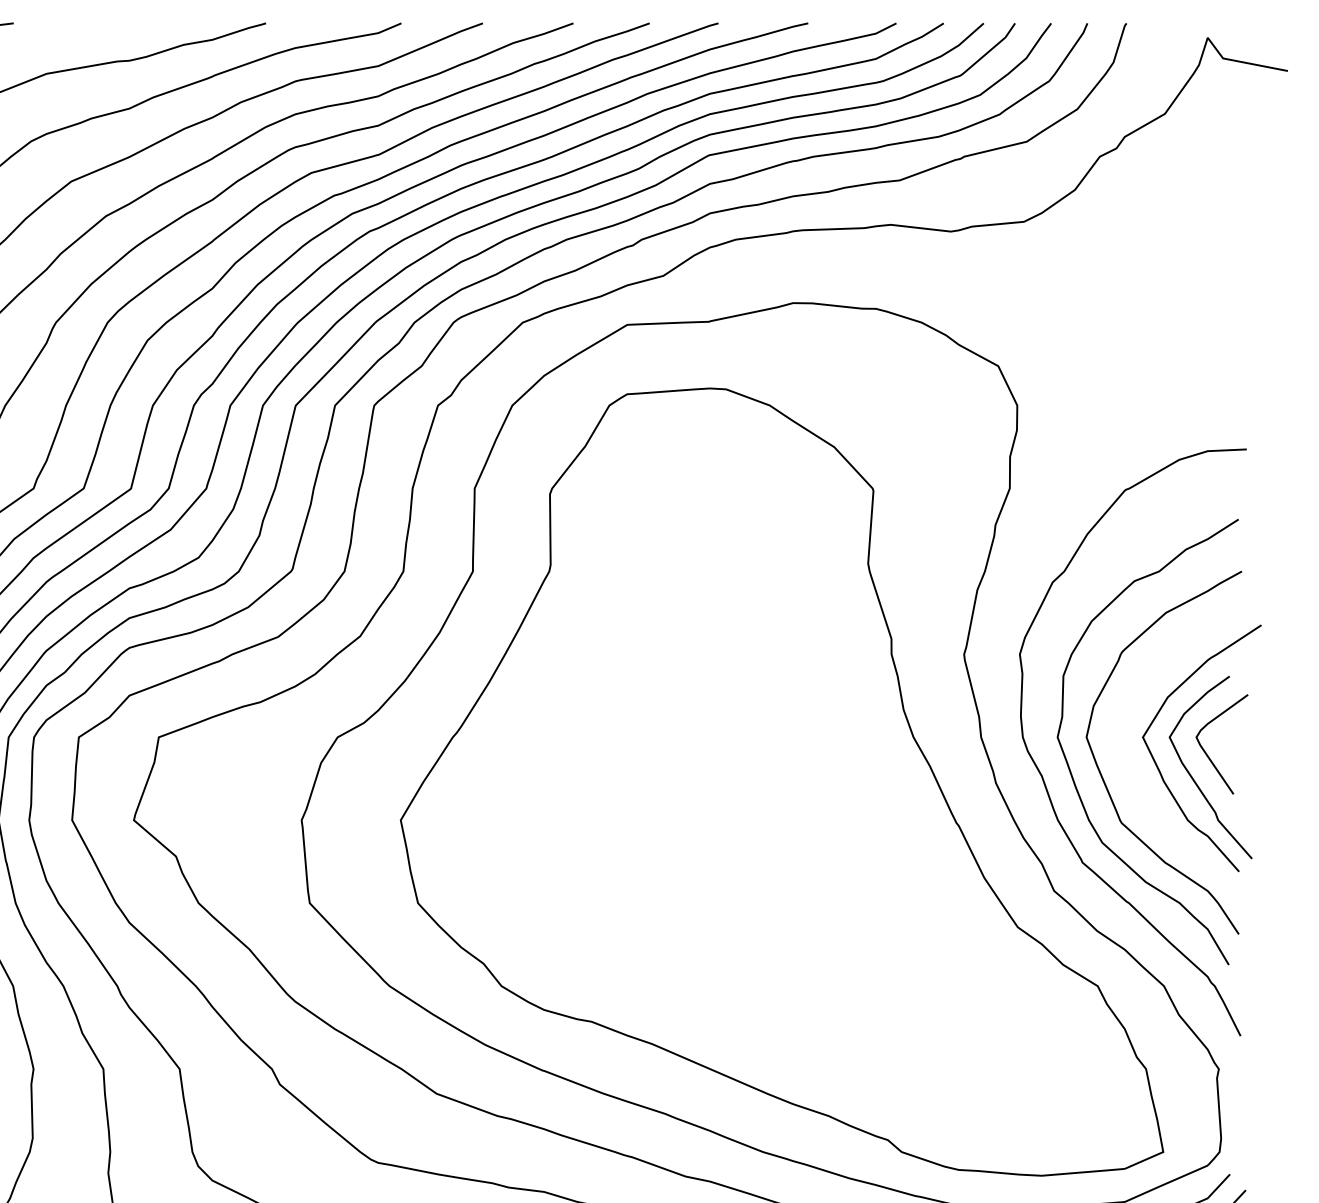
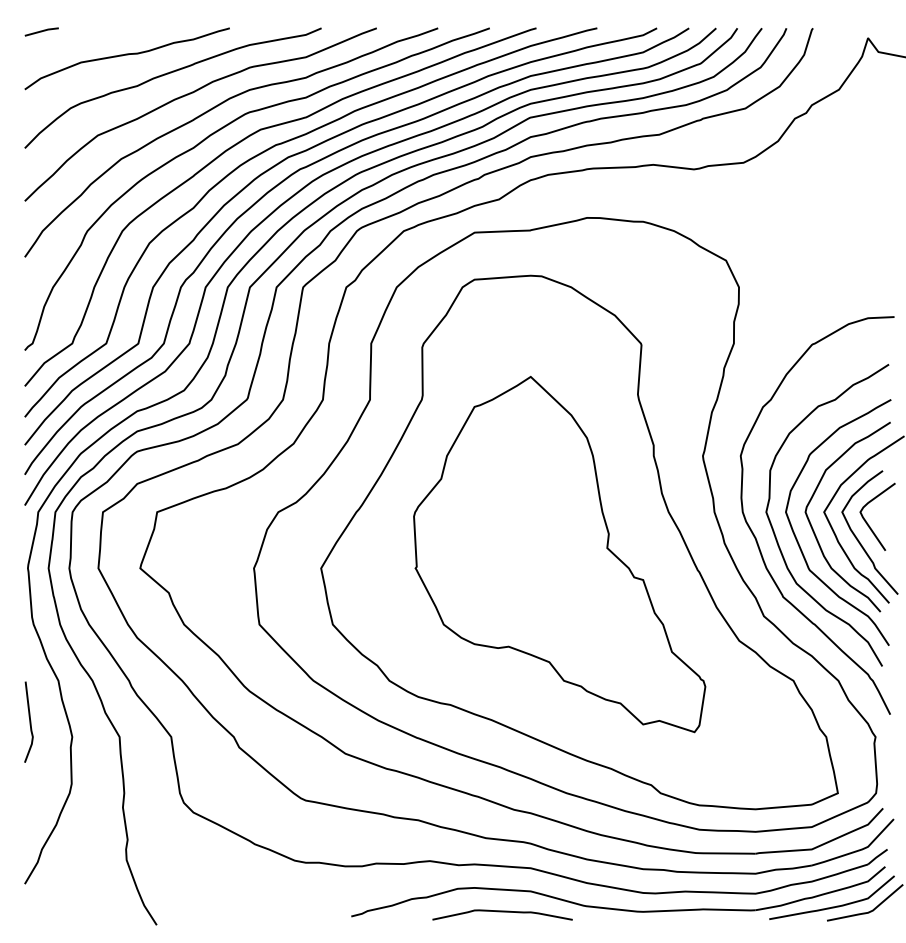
curve: (1128, 764) -> (814, 530), added
part: (752, 799) -> (559, 554), added

